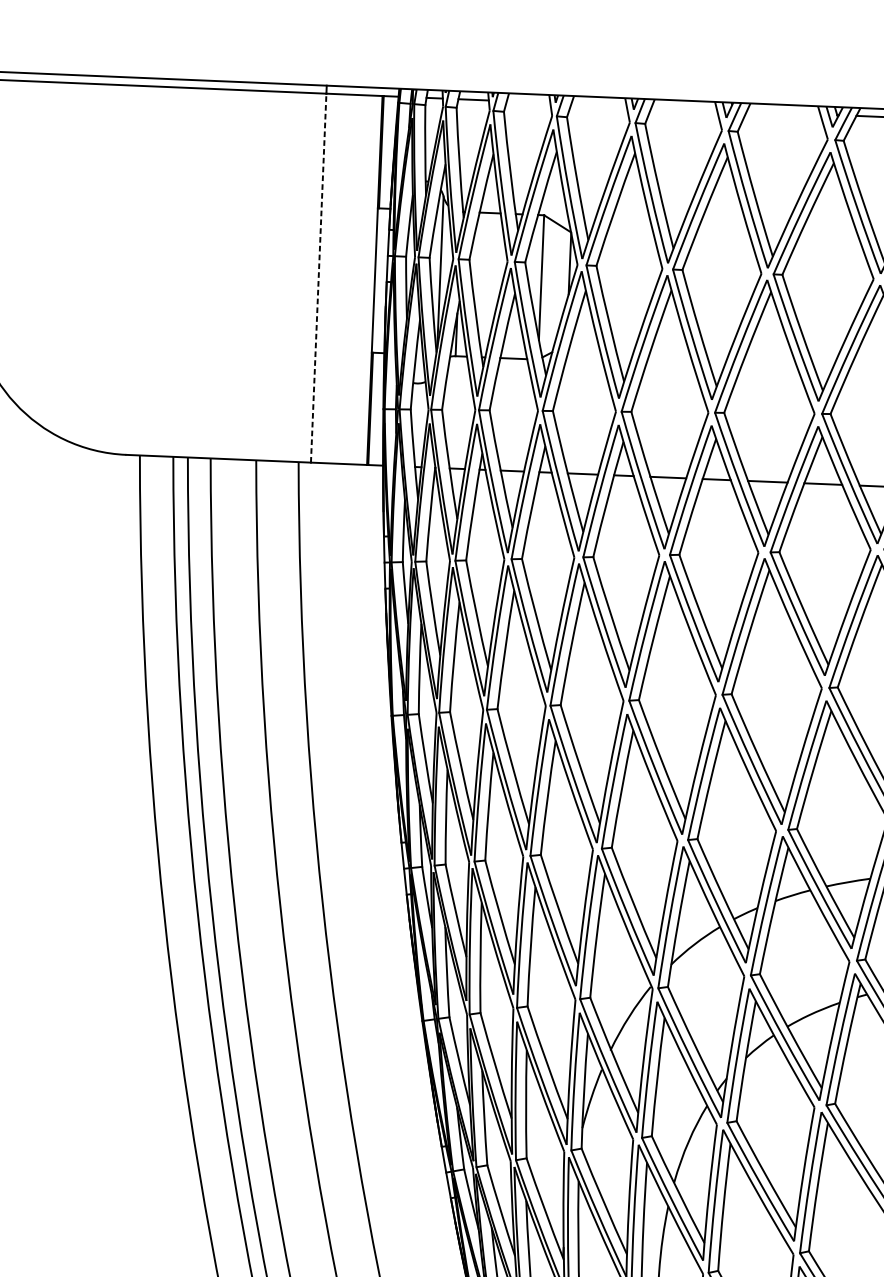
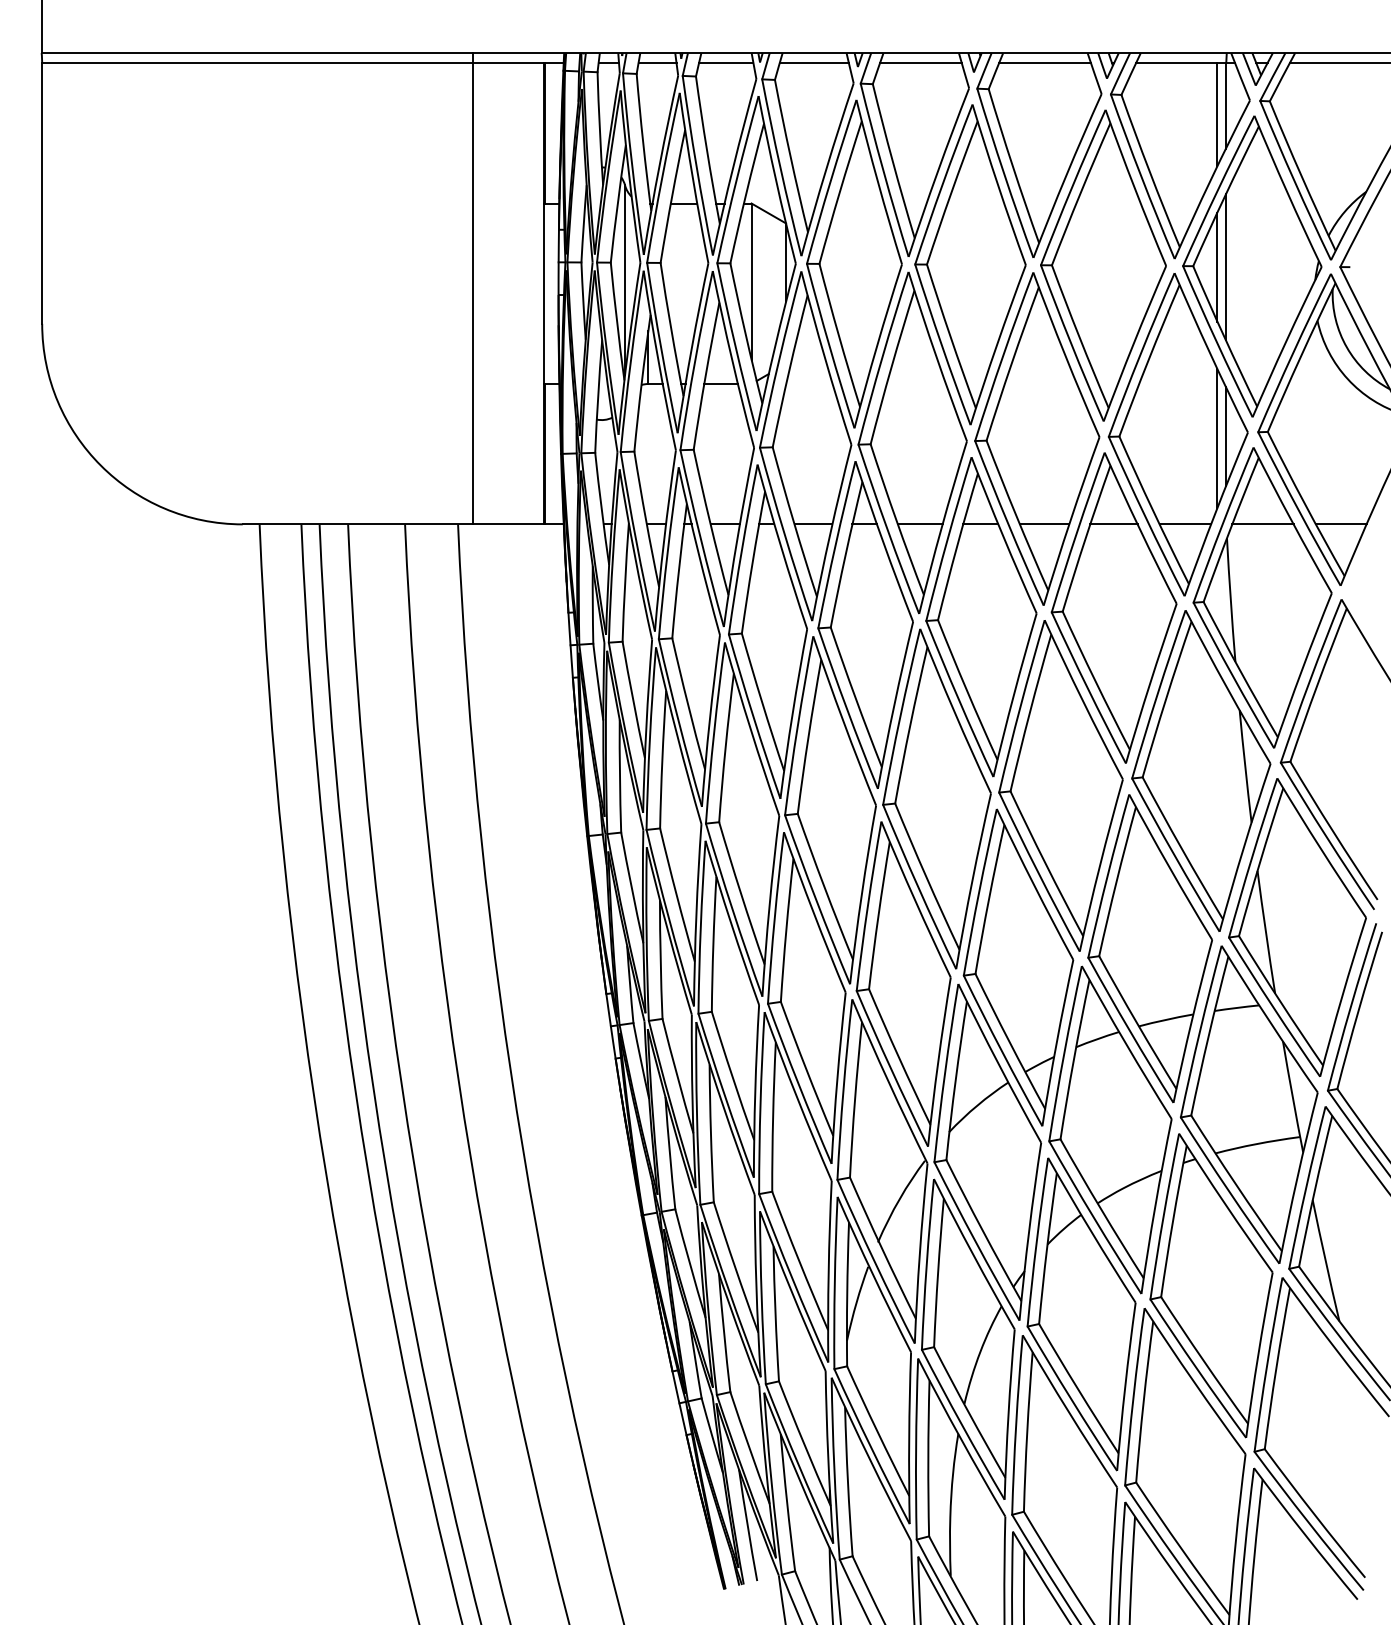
line: (528, 102) -> (726, 63), added
line: (598, 105) -> (813, 63), added
line: (683, 108) -> (920, 63), added
line: (783, 113) -> (1045, 63), added
line: (318, 277) -> (473, 293), dashed -> solid

